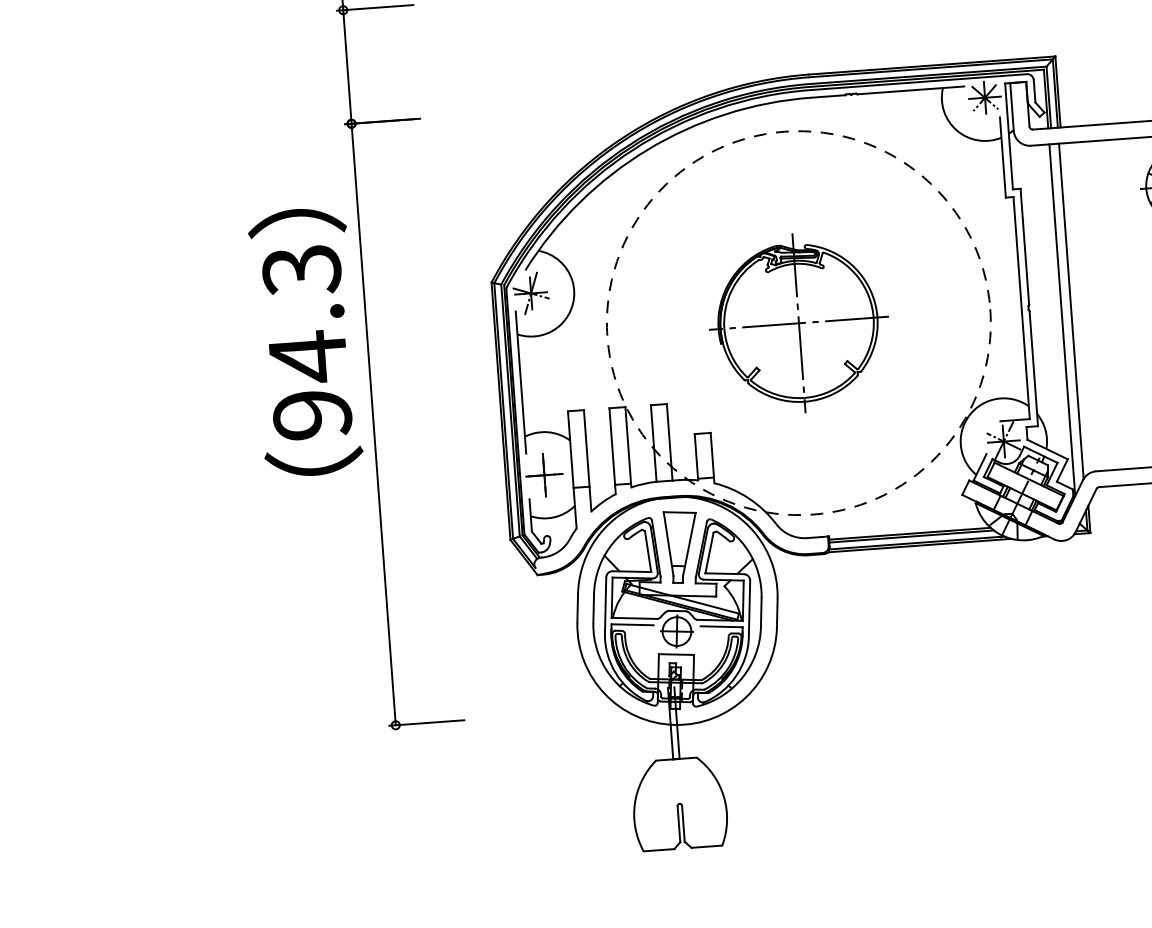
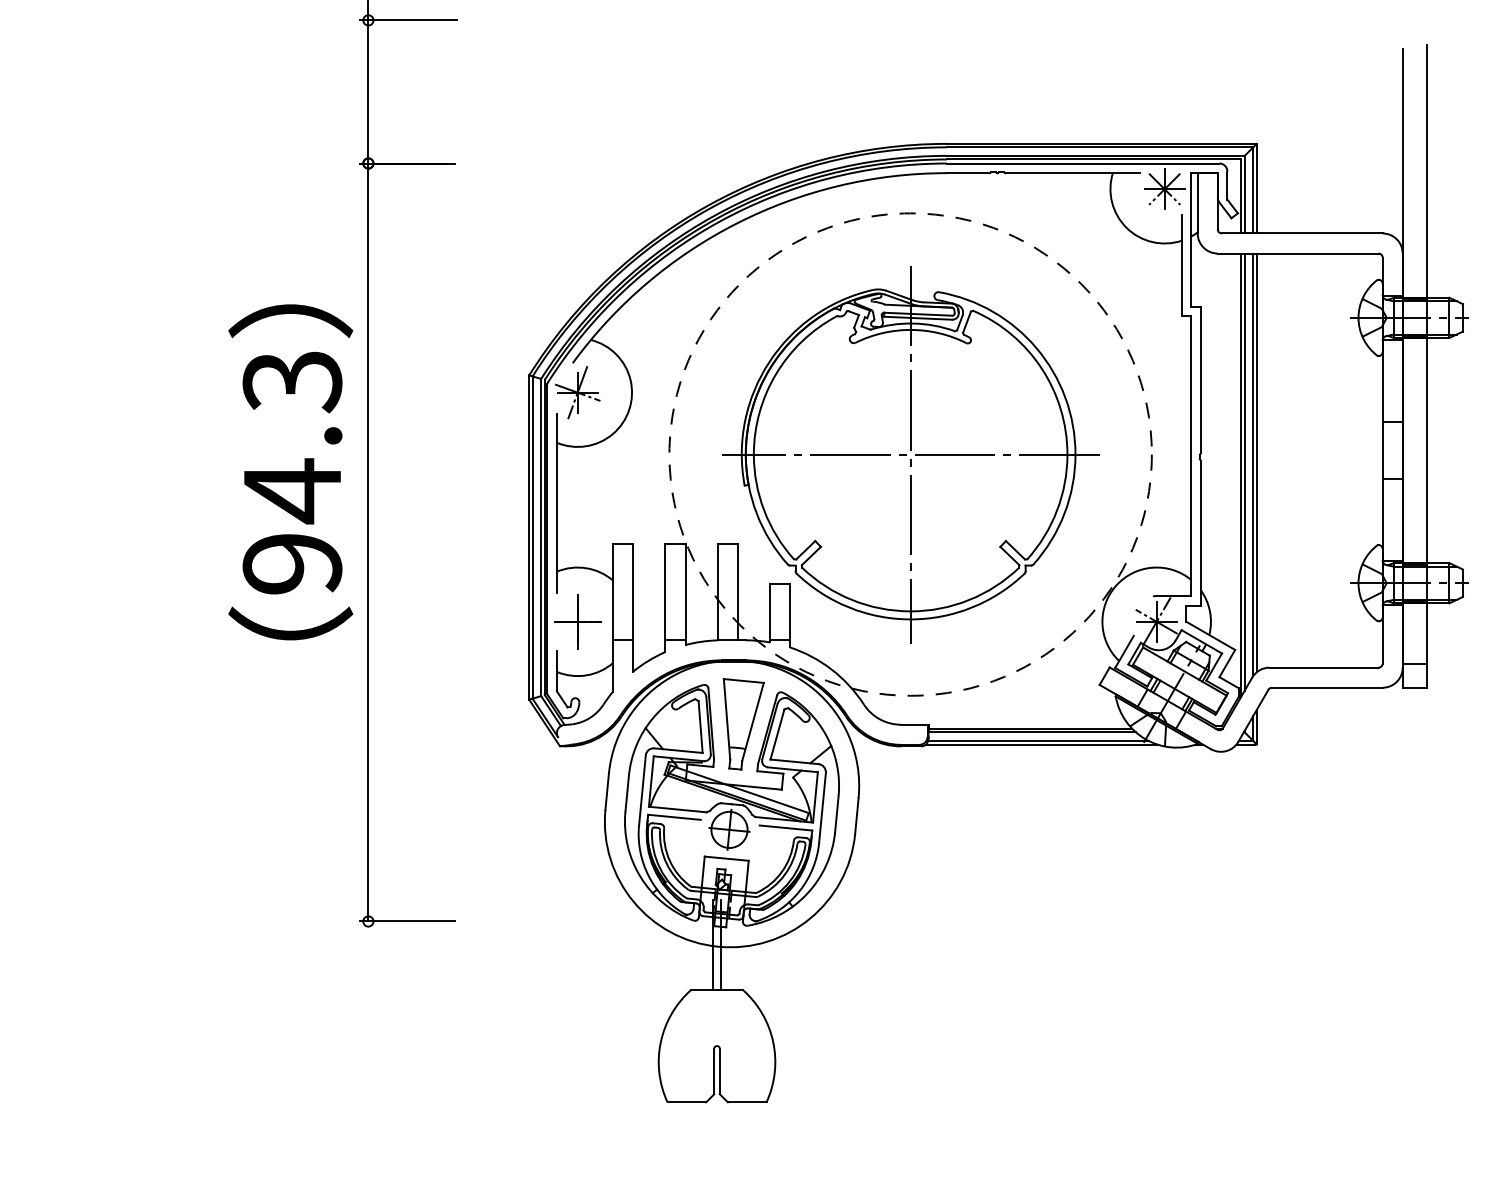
line: (1073, 309) -> (1256, 462), added
line: (1064, 317) -> (1244, 471), added
part: (798, 323) -> (910, 454), size x1.67
text: (305, 342) -> (290, 472), moved

